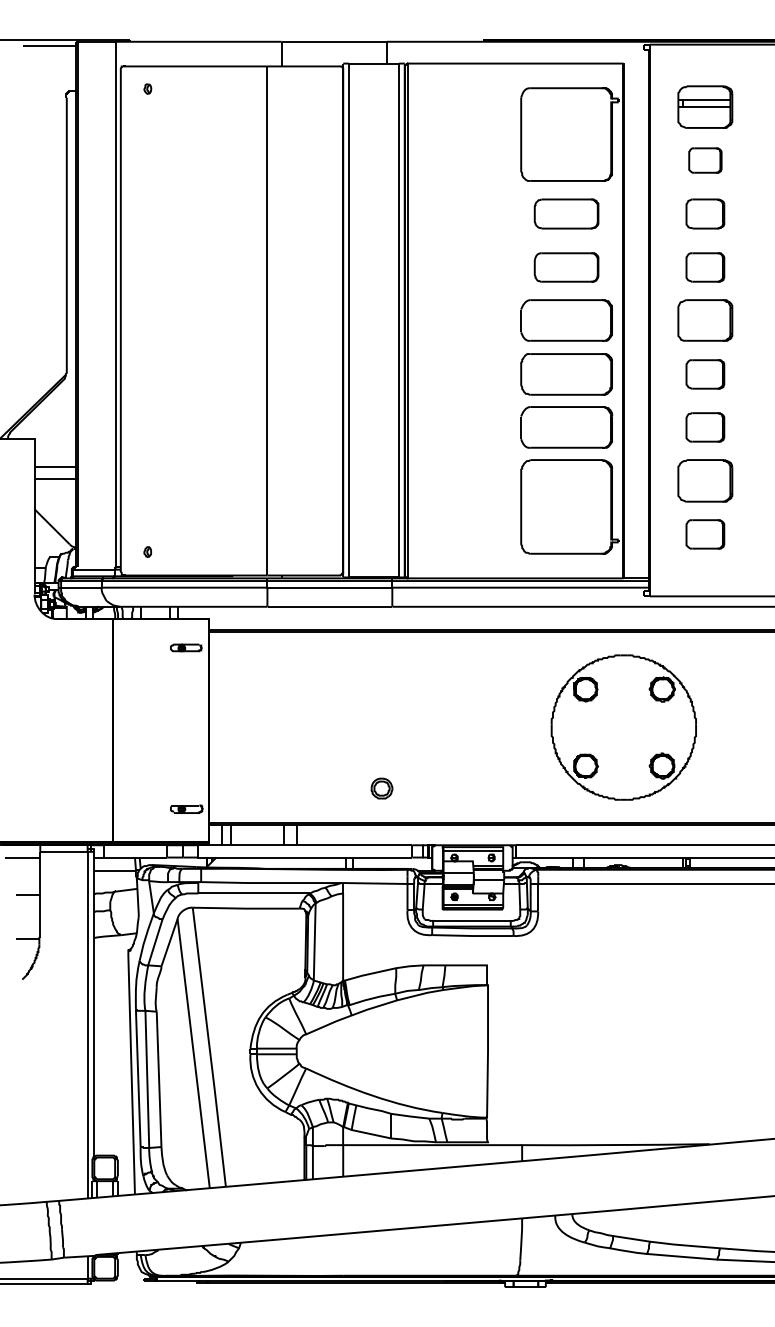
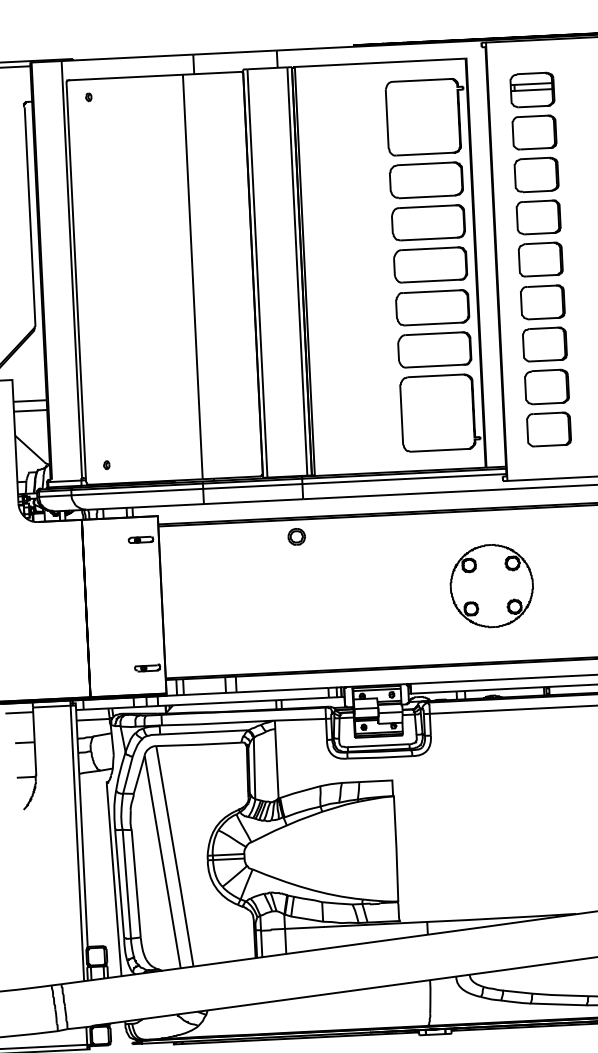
part: (705, 160) -> (534, 132), size x1.67
part: (566, 213) -> (426, 179), size x1.43
part: (705, 213) -> (536, 174), size x1.43
part: (566, 267) -> (428, 222), size x1.43
part: (705, 267) -> (538, 217), size x1.43
part: (705, 374) -> (542, 302), size x1.43
part: (705, 427) -> (545, 344), size x1.43
part: (705, 534) -> (549, 429), size x1.43
part: (623, 726) -> (491, 585), size x0.71
part: (381, 788) -> (296, 536), moved

